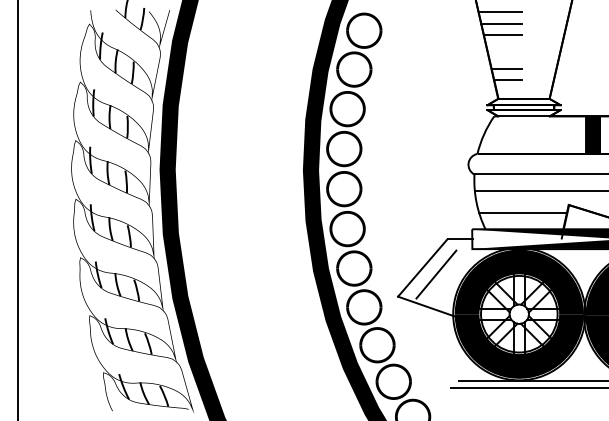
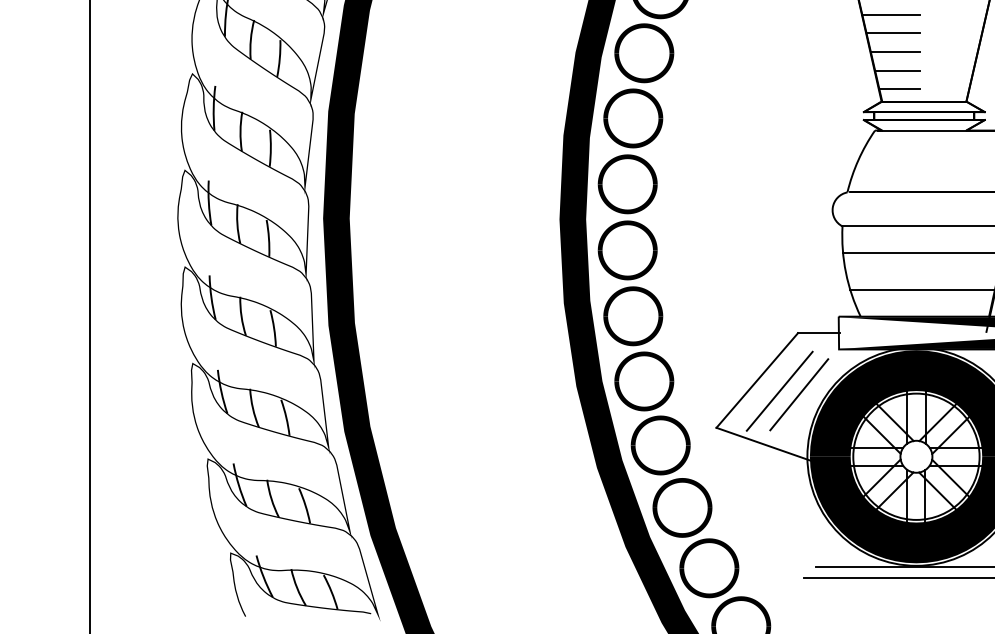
line: (503, 46) -> (890, 15), added
line: (505, 57) -> (893, 33), added
line: (508, 91) -> (898, 89), added
line: (447, 276) -> (798, 394), added

